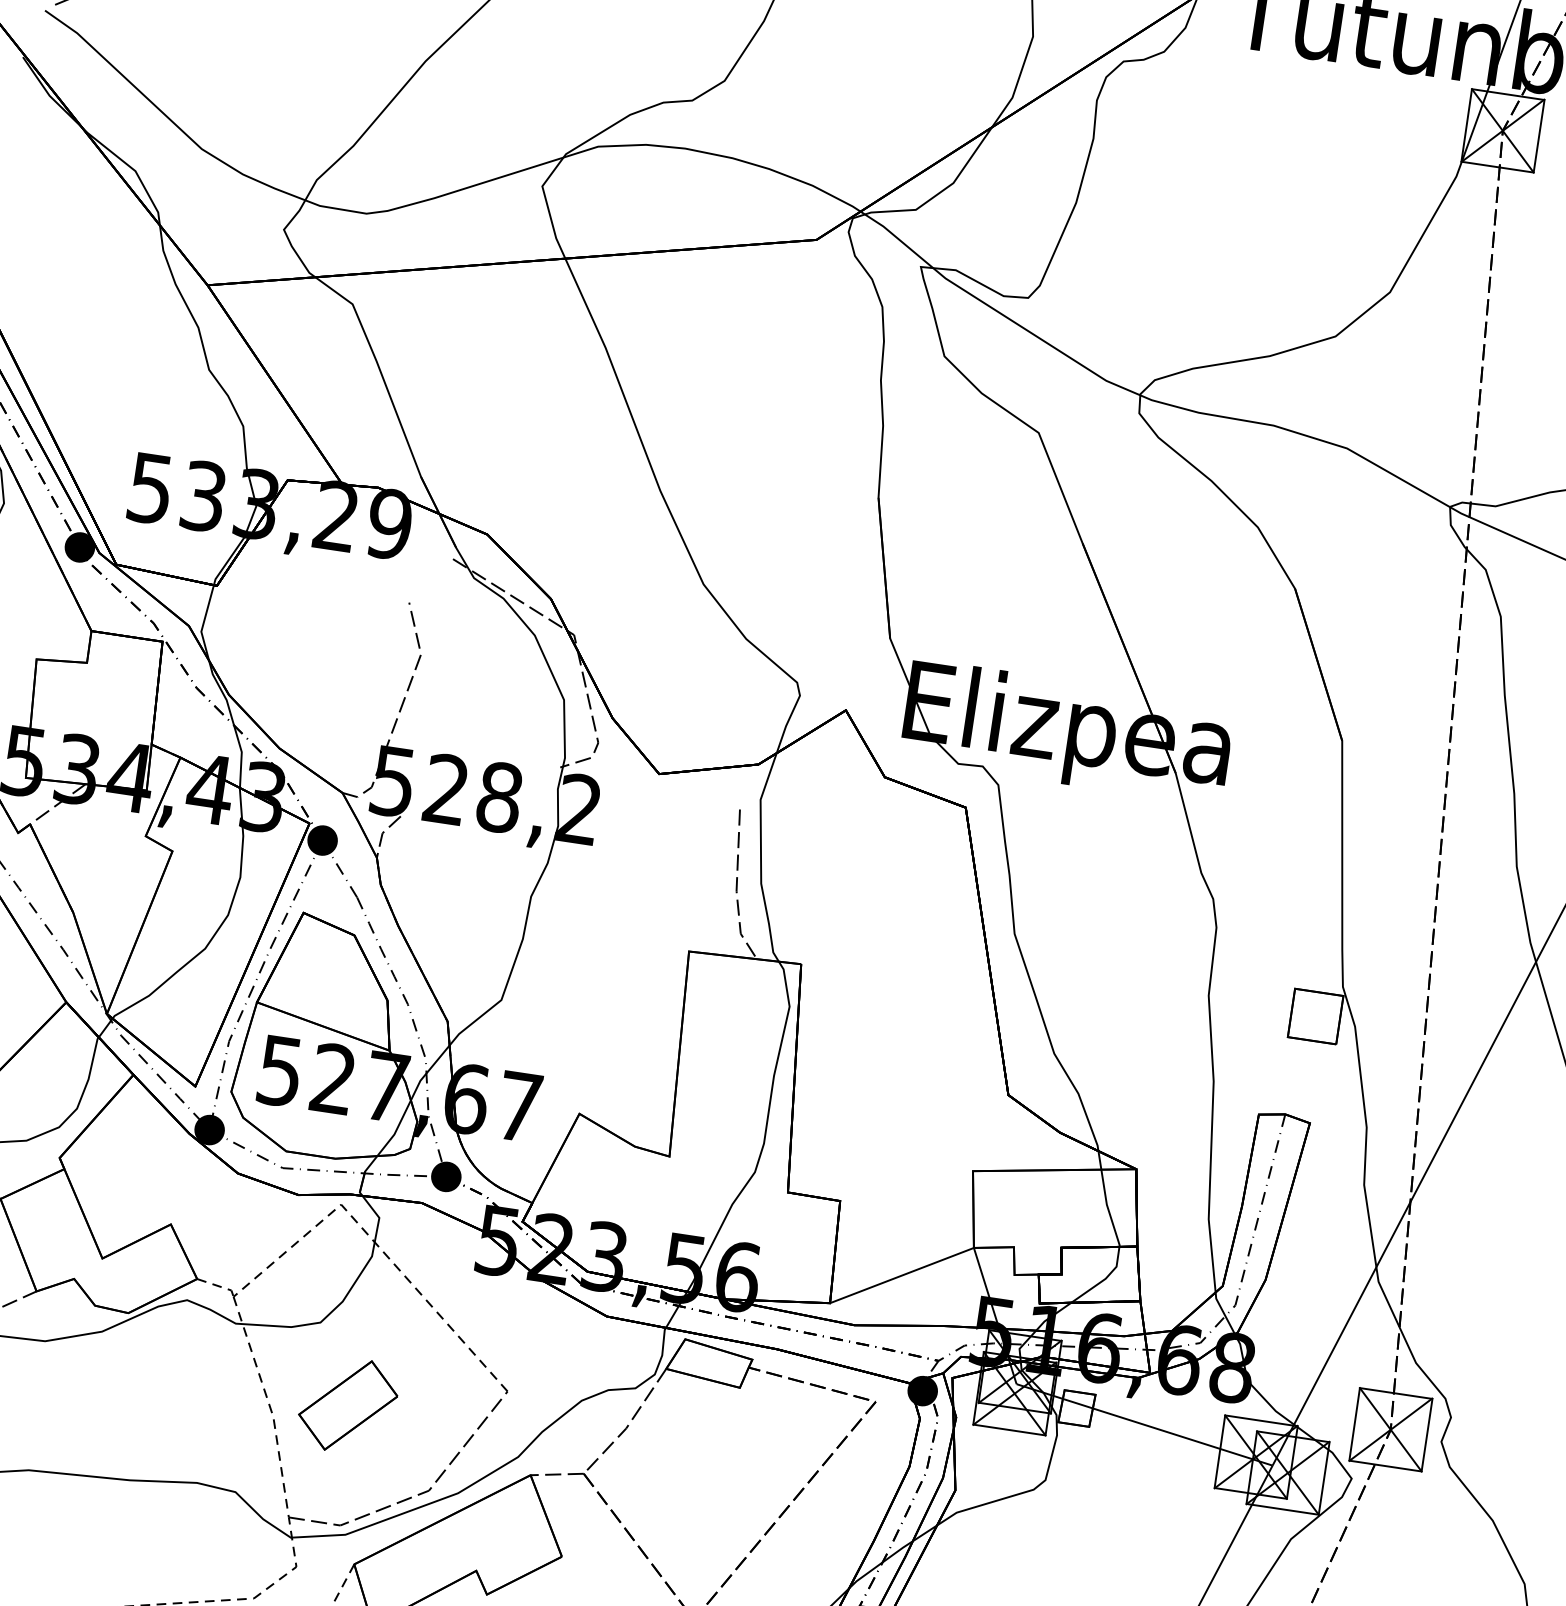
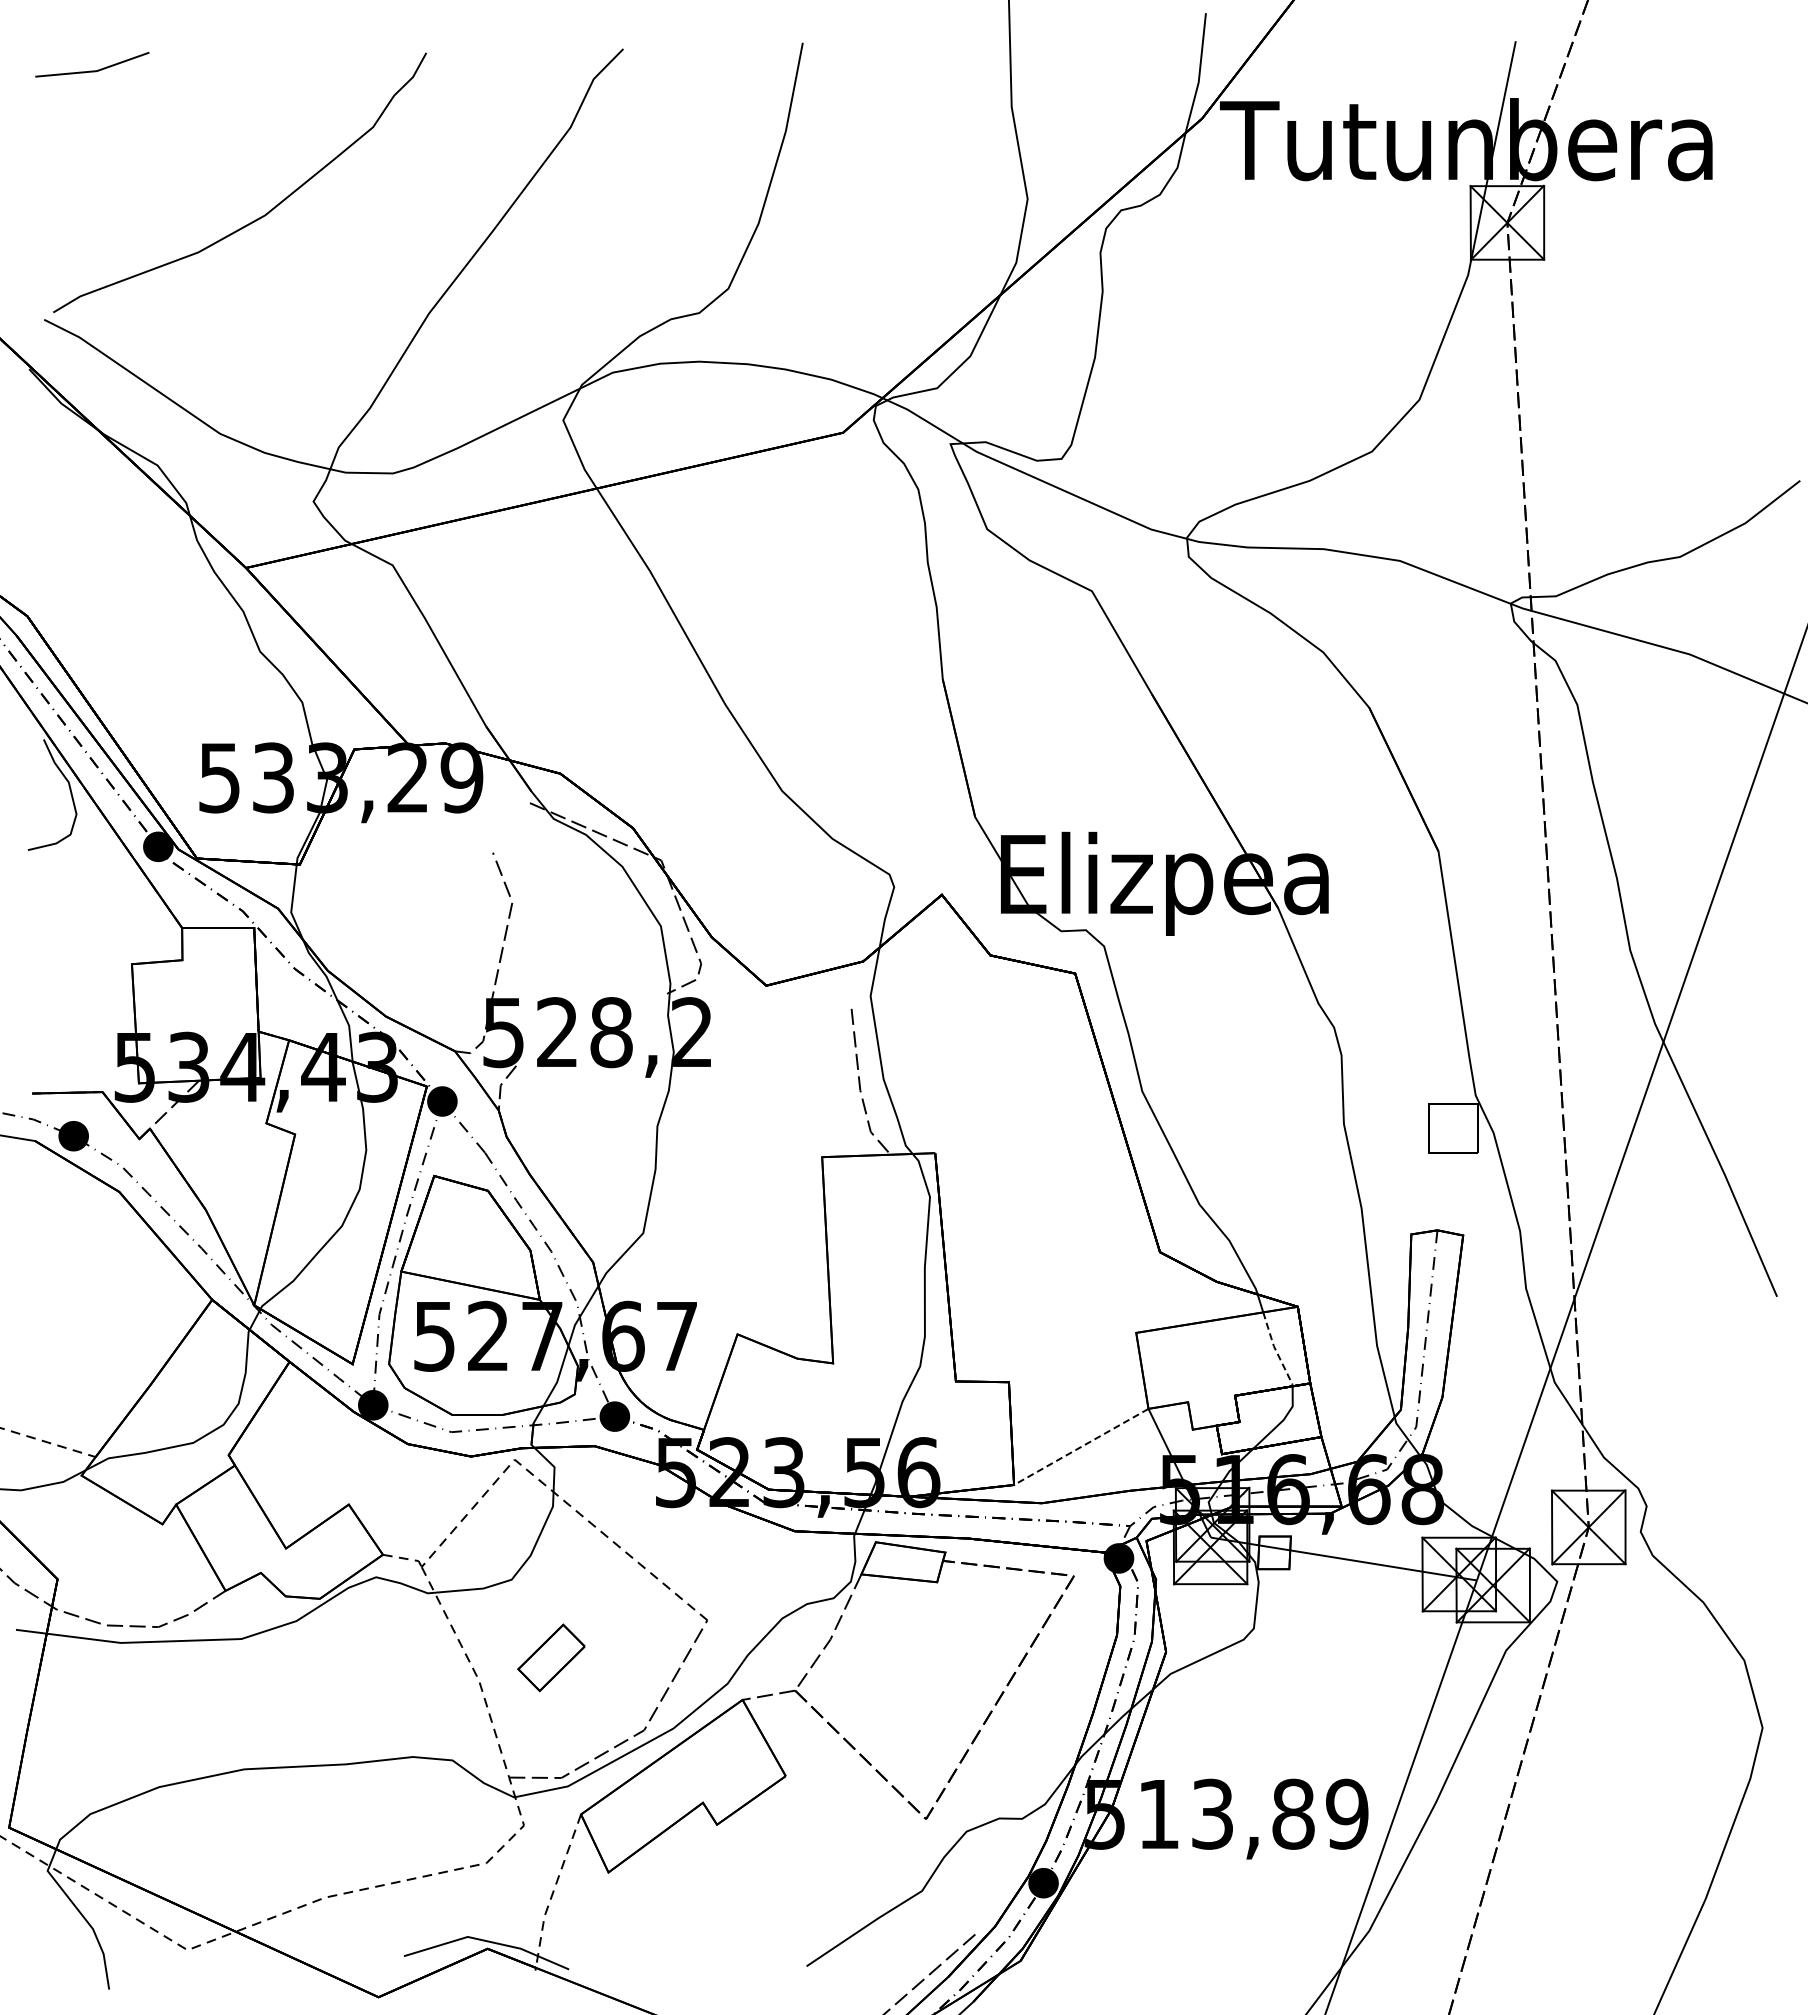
line: (1108, 1209) -> (1276, 1350), solid -> dashed
line: (901, 1275) -> (1080, 1447), solid -> dashed
part: (348, 1405) -> (551, 1657), size x0.7

